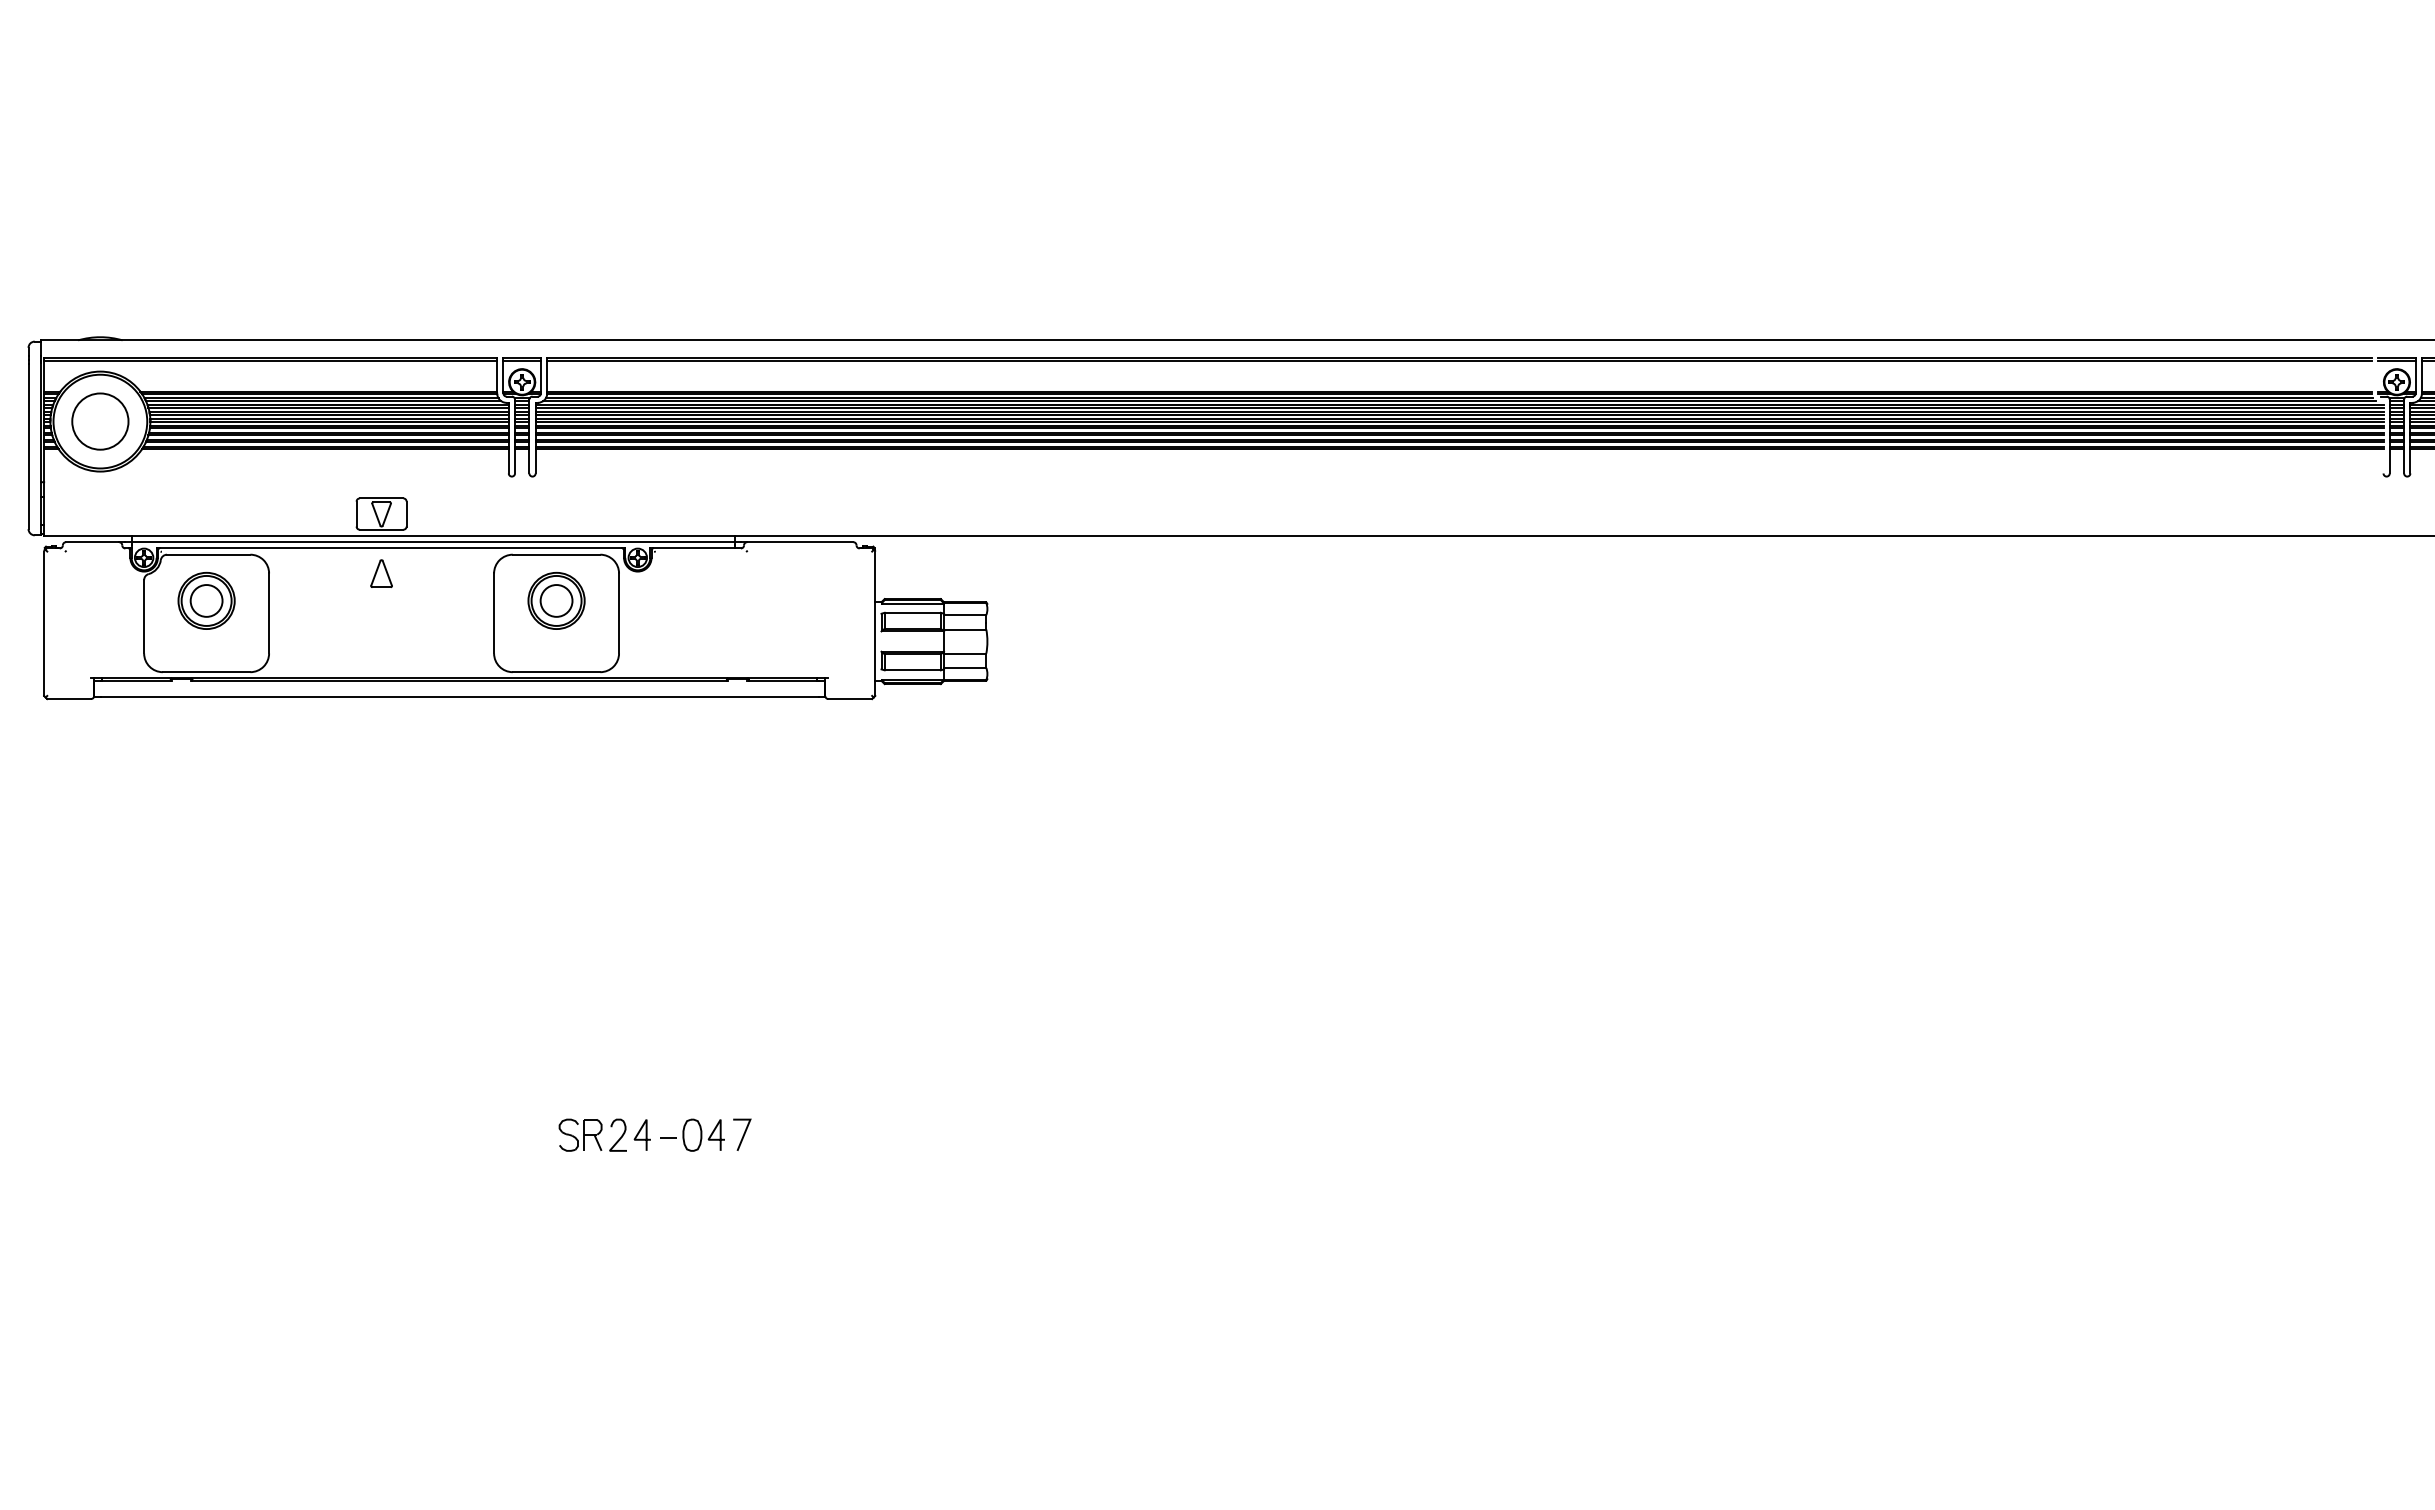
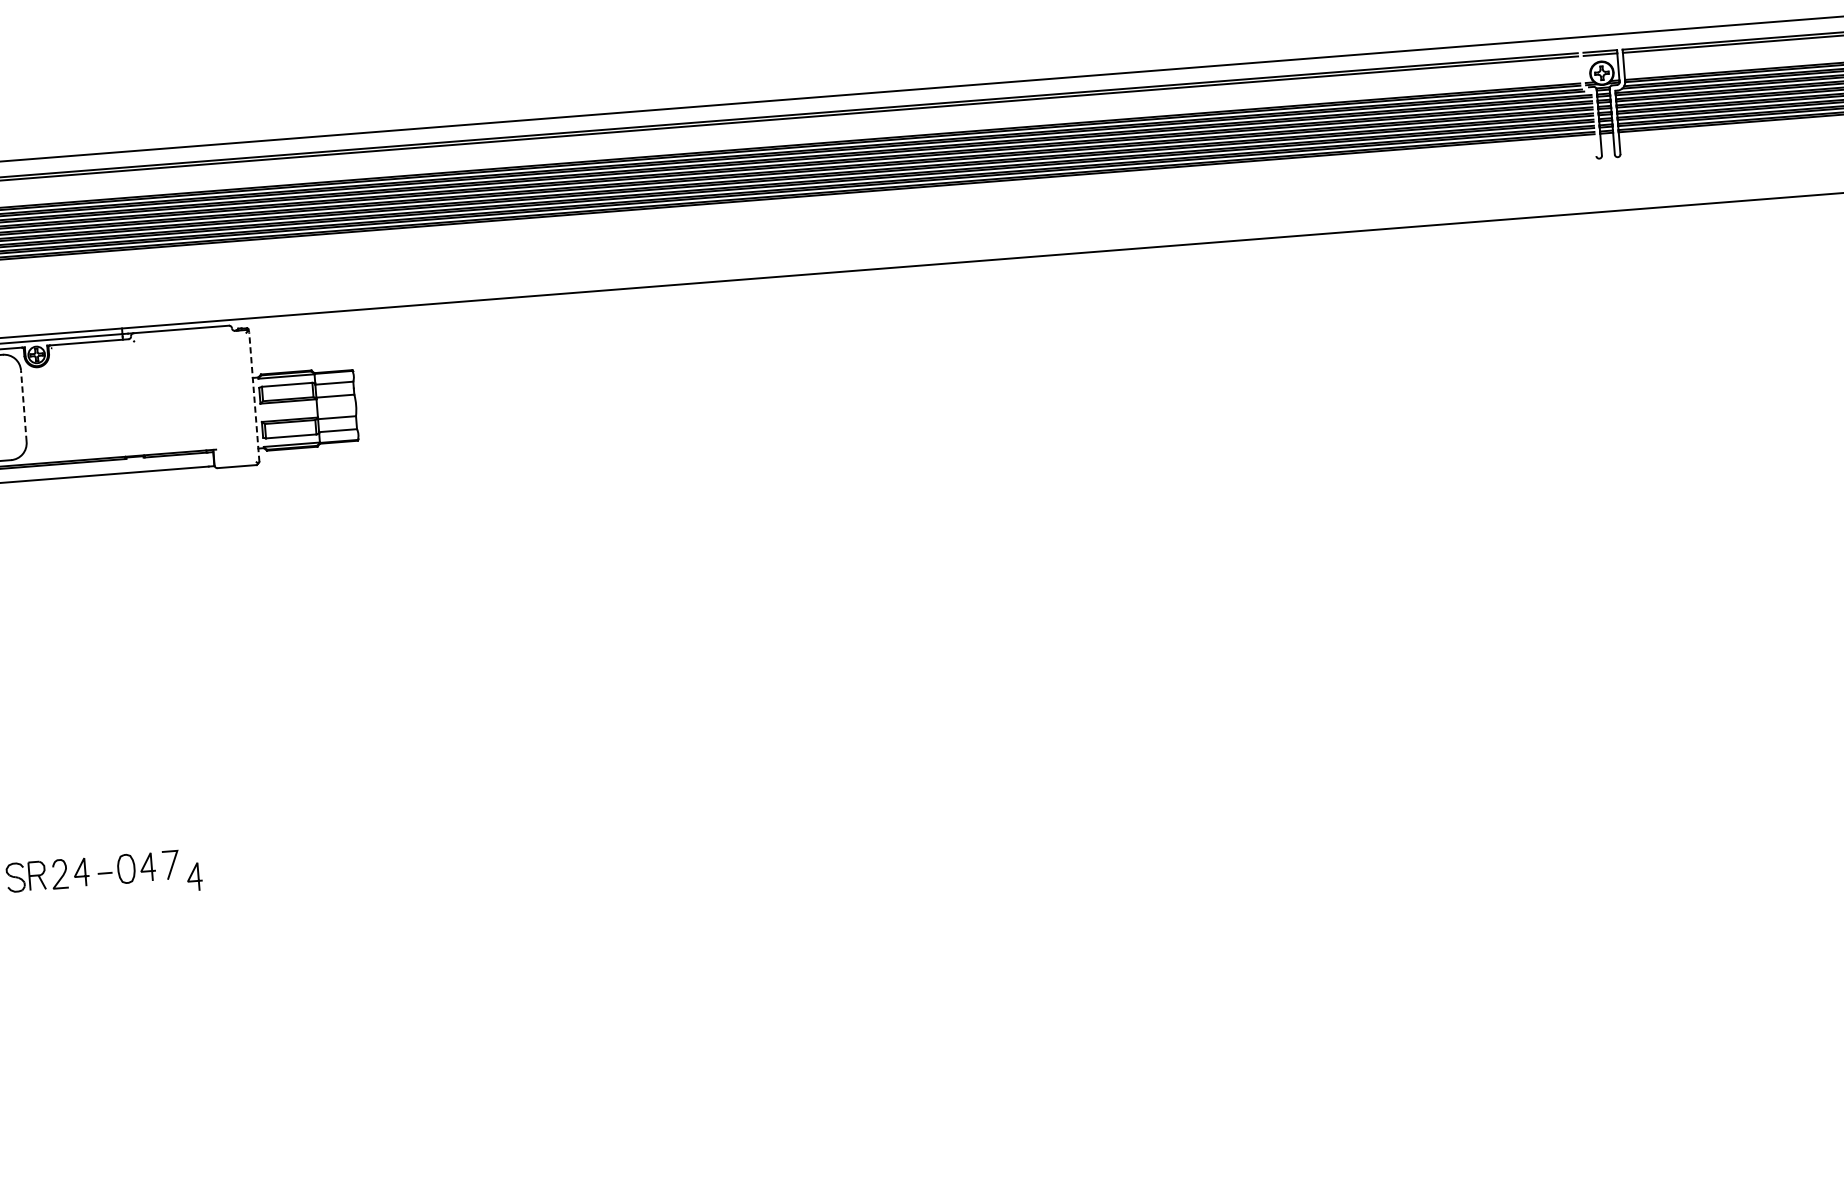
line: (619, 613) -> (24, 406), solid -> dashed
line: (875, 623) -> (254, 397), solid -> dashed
line: (764, 1148) -> (192, 875), added

